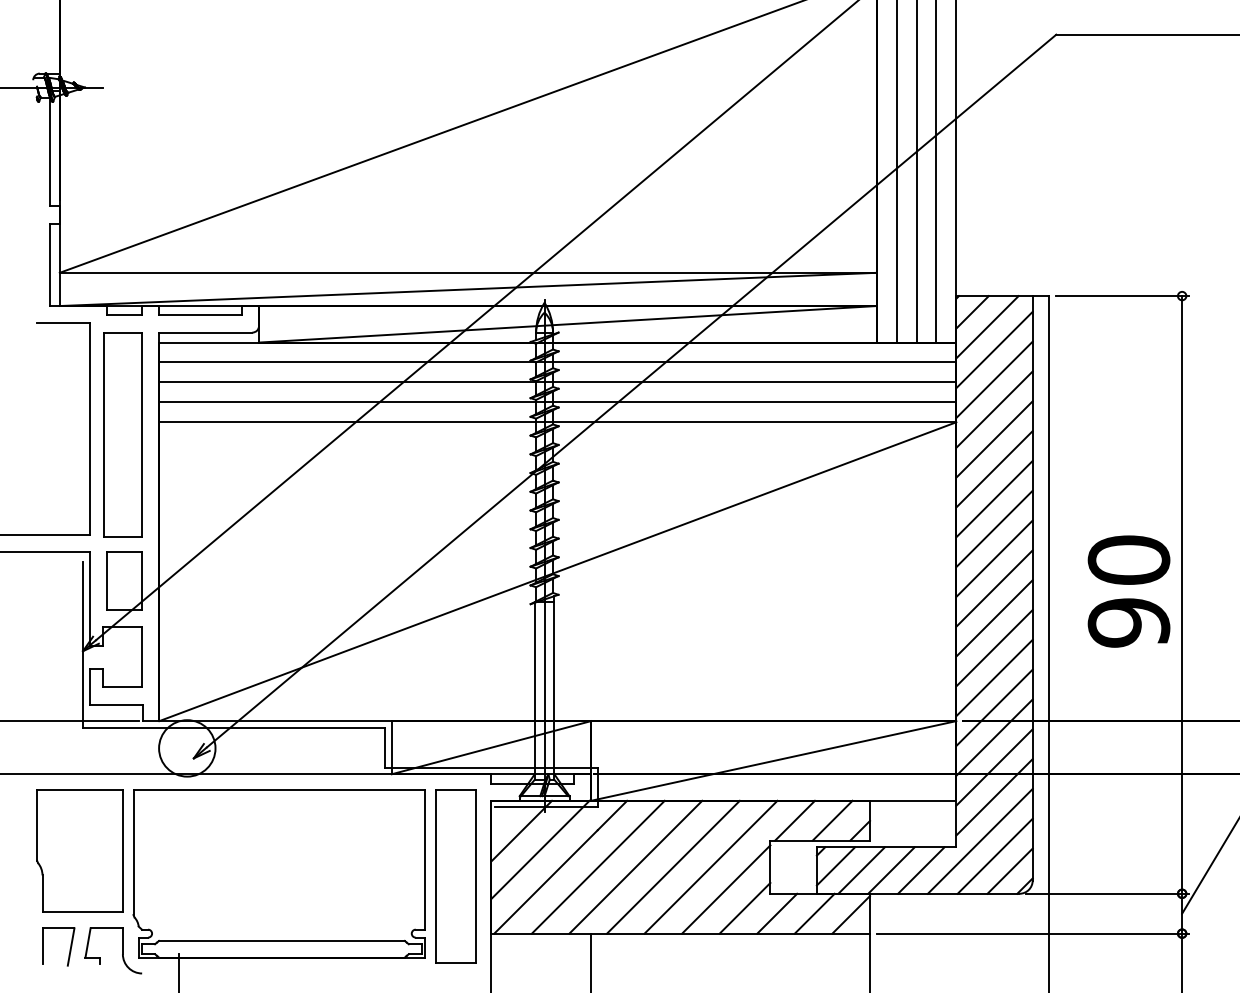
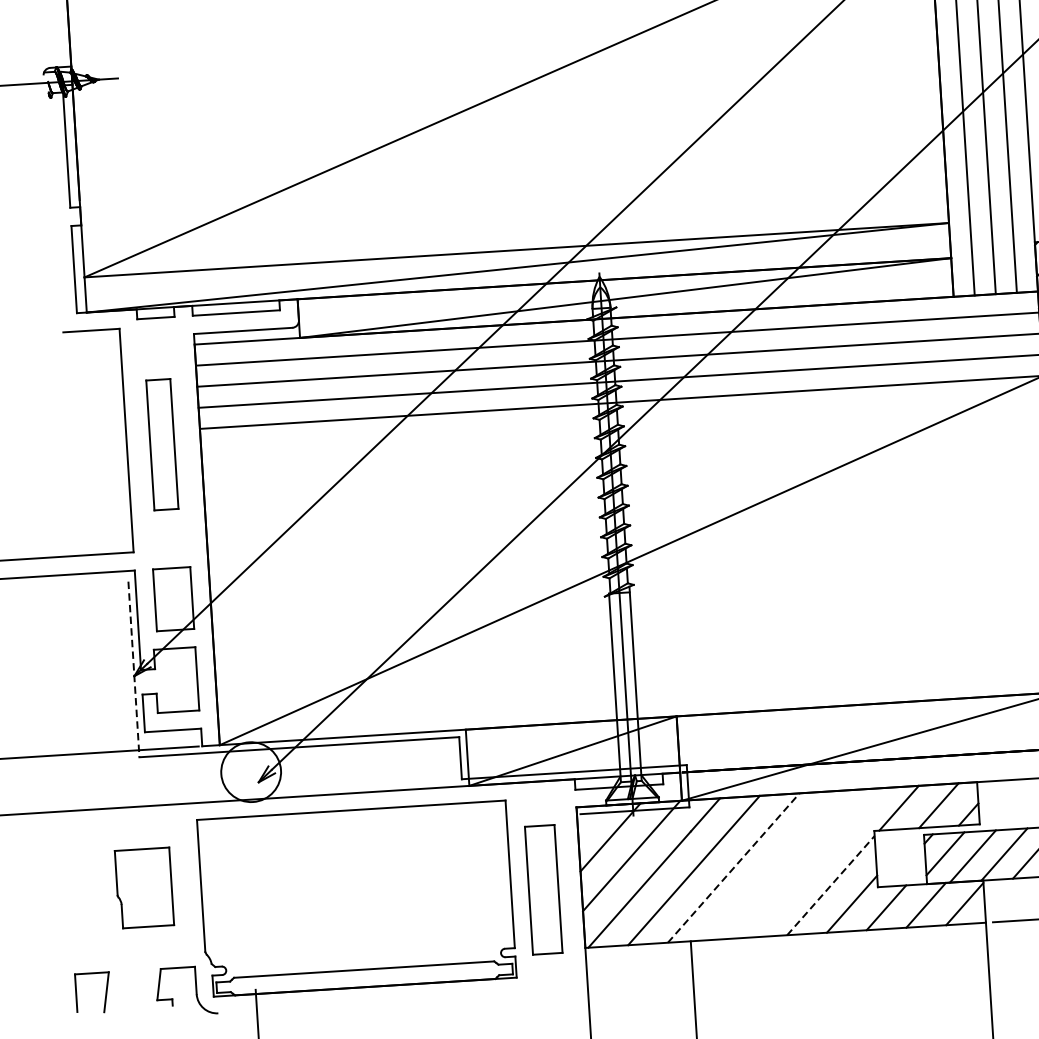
part: (122, 434) -> (161, 444), size x0.6
line: (83, 644) -> (134, 669), solid -> dashed
part: (79, 850) -> (143, 887), size x0.6
line: (673, 866) -> (773, 864), removed
line: (710, 866) -> (812, 862), removed
line: (635, 867) -> (733, 868), solid -> dashed
part: (455, 876) -> (543, 889), size x0.7
line: (726, 889) -> (831, 885), solid -> dashed
part: (69, 949) -> (104, 995), moved

